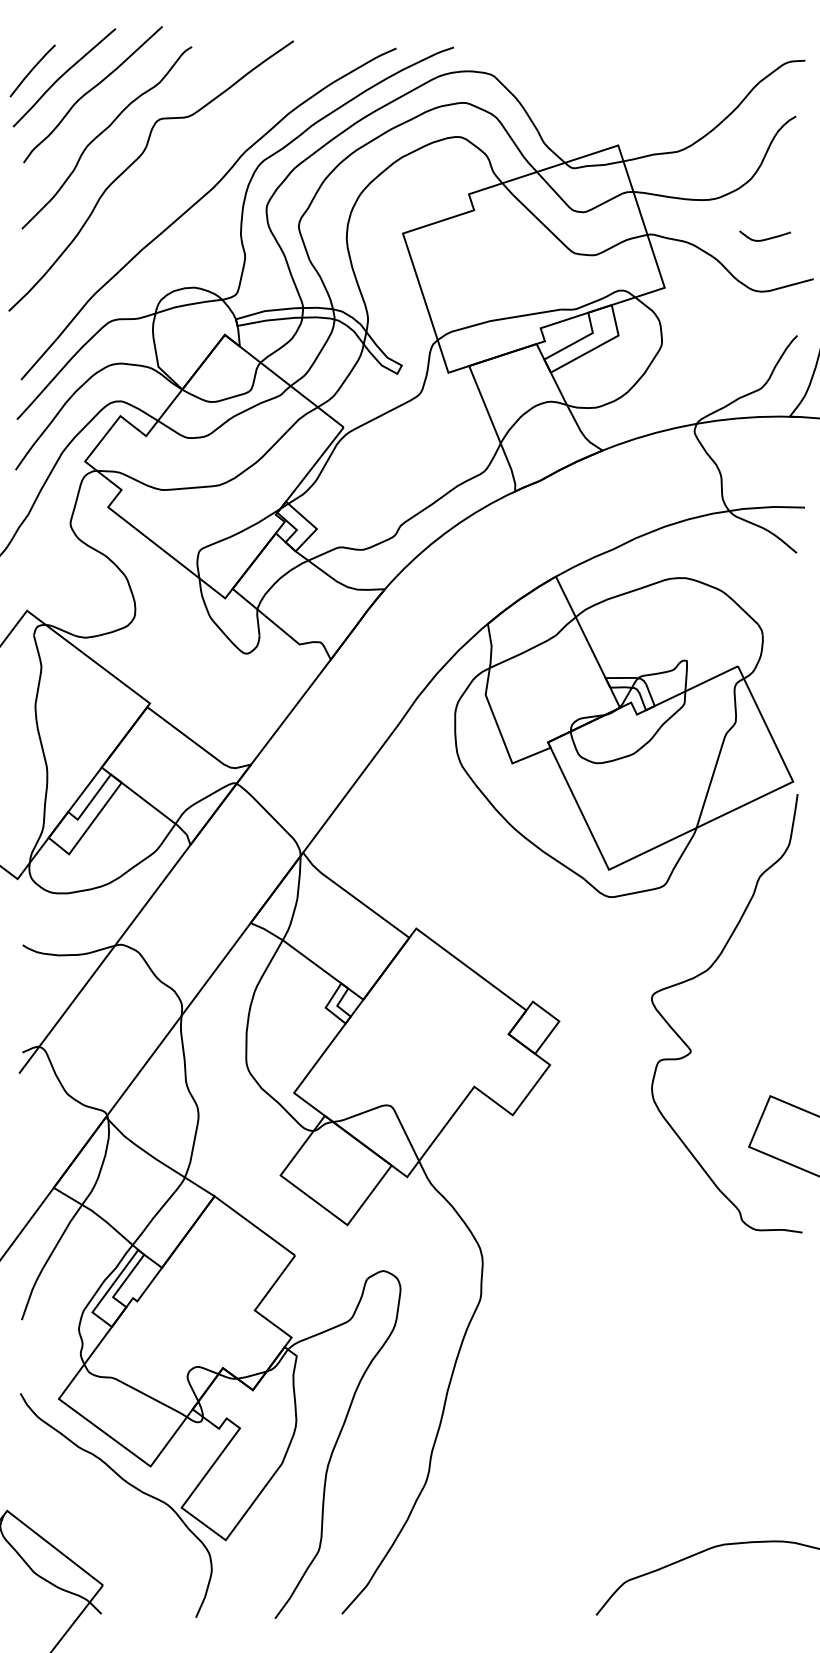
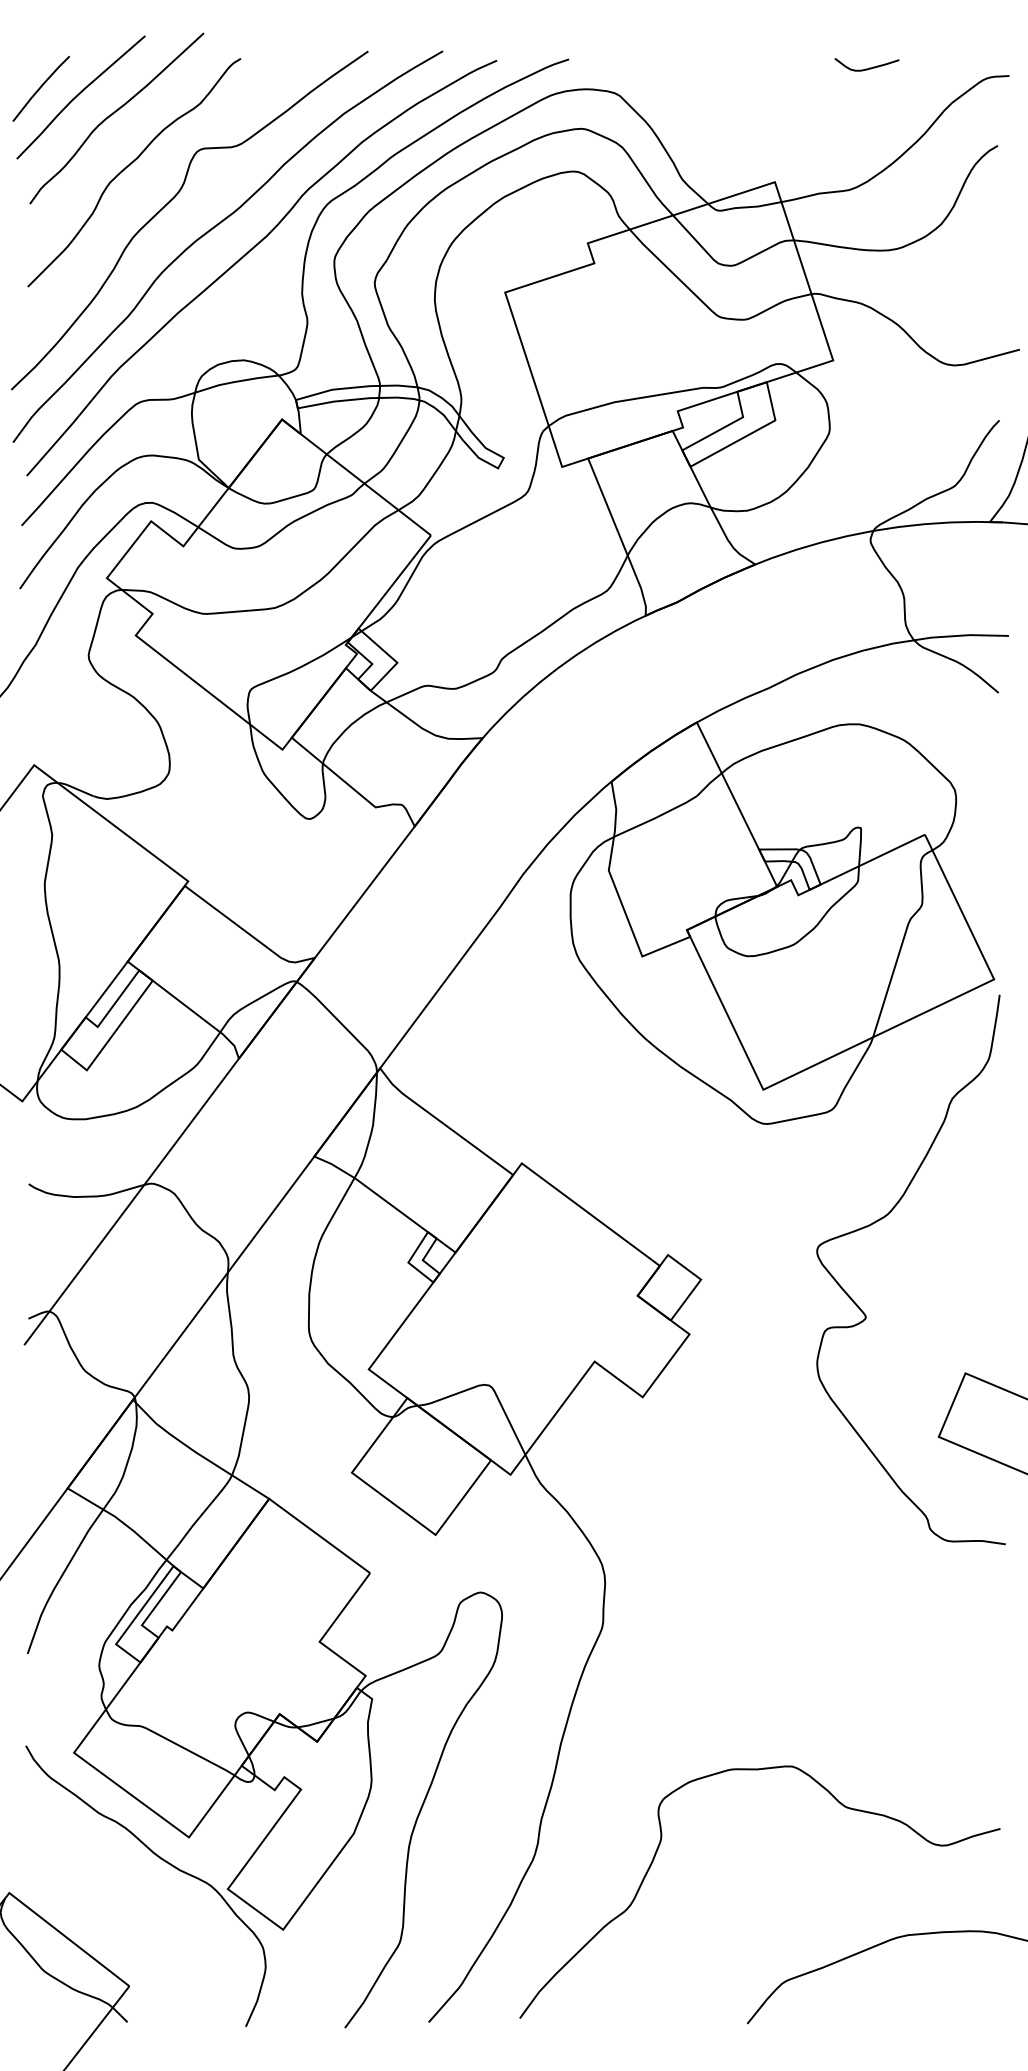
curve: (170, 182) -> (214, 228), added
curve: (764, 239) -> (866, 68), moved
curve: (524, 1478) -> (657, 1852), added

